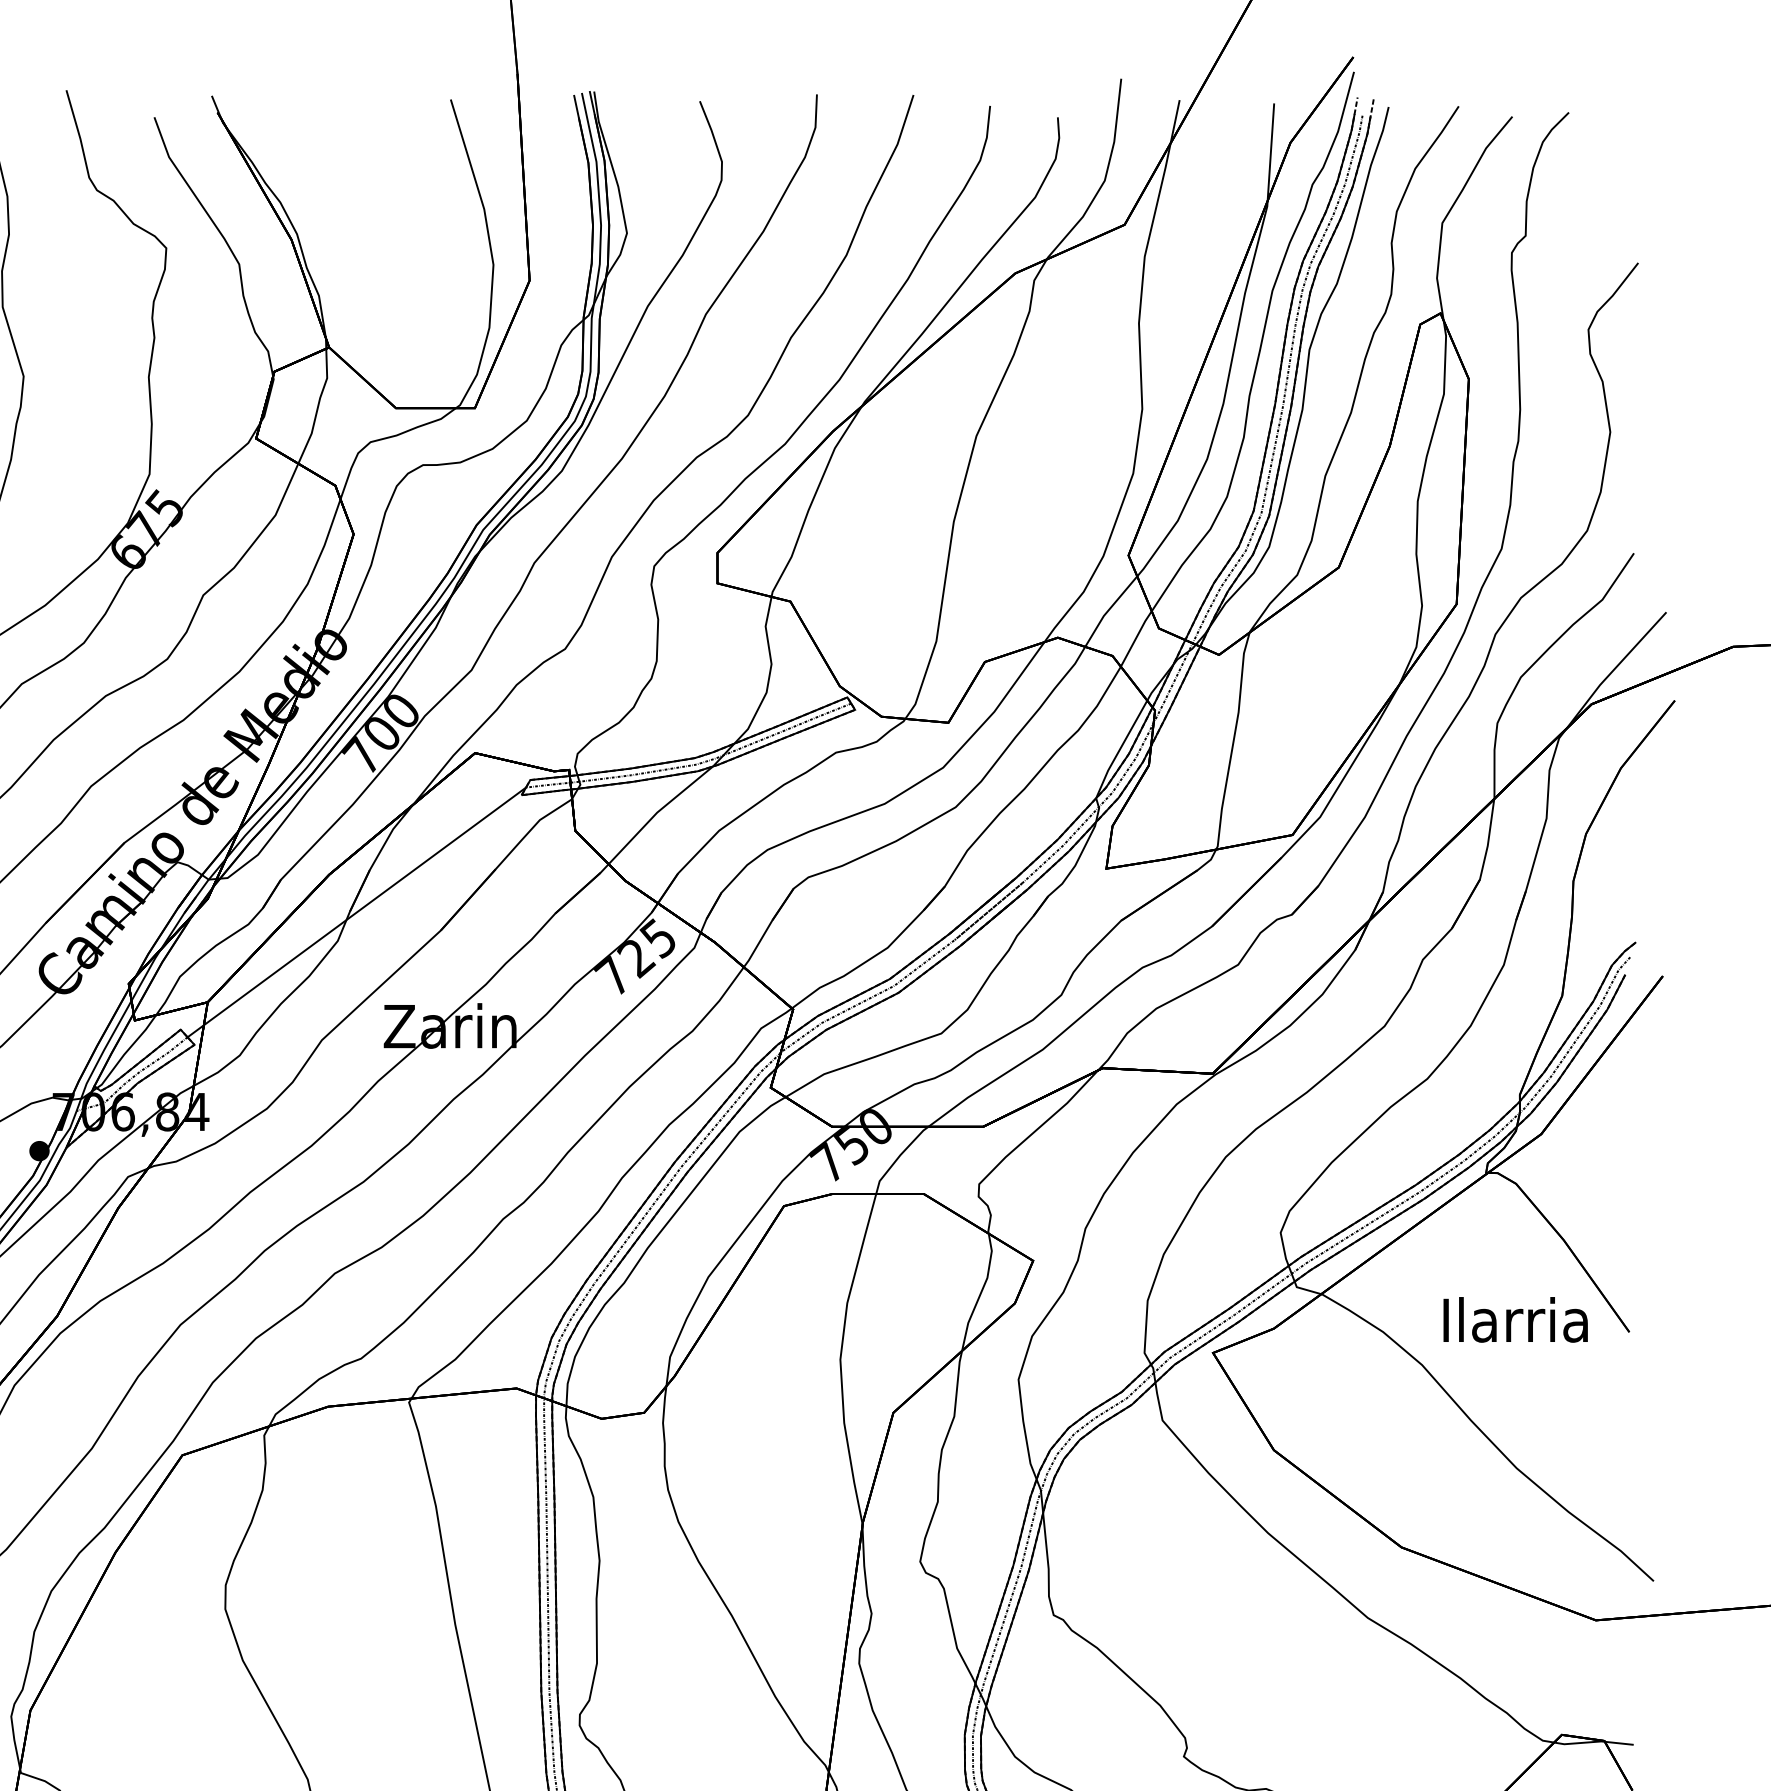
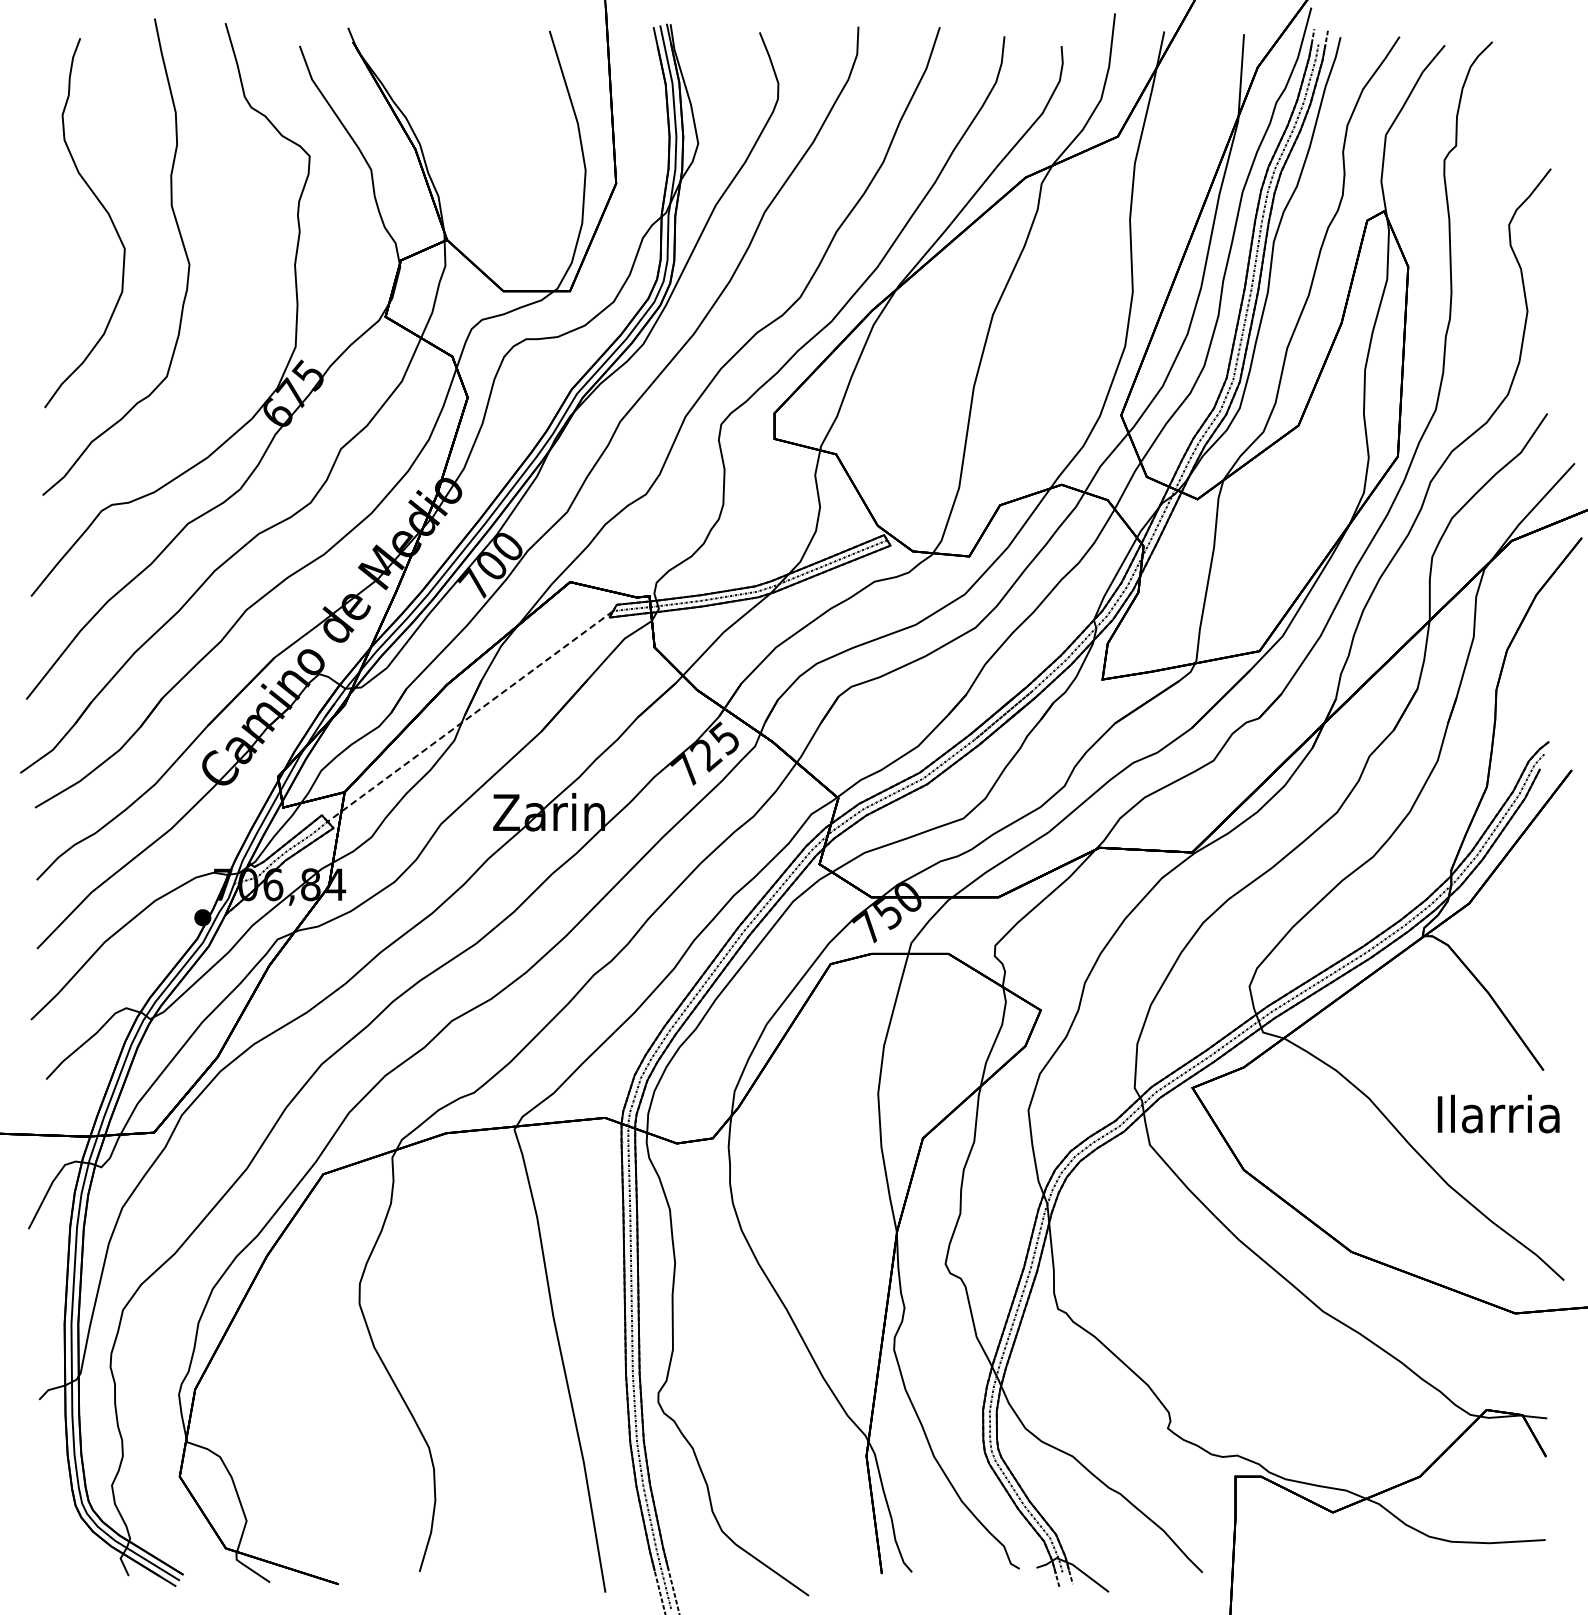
line: (356, 912) -> (470, 716), solid -> dashed
text: (1515, 1319) -> (1498, 1113), moved

